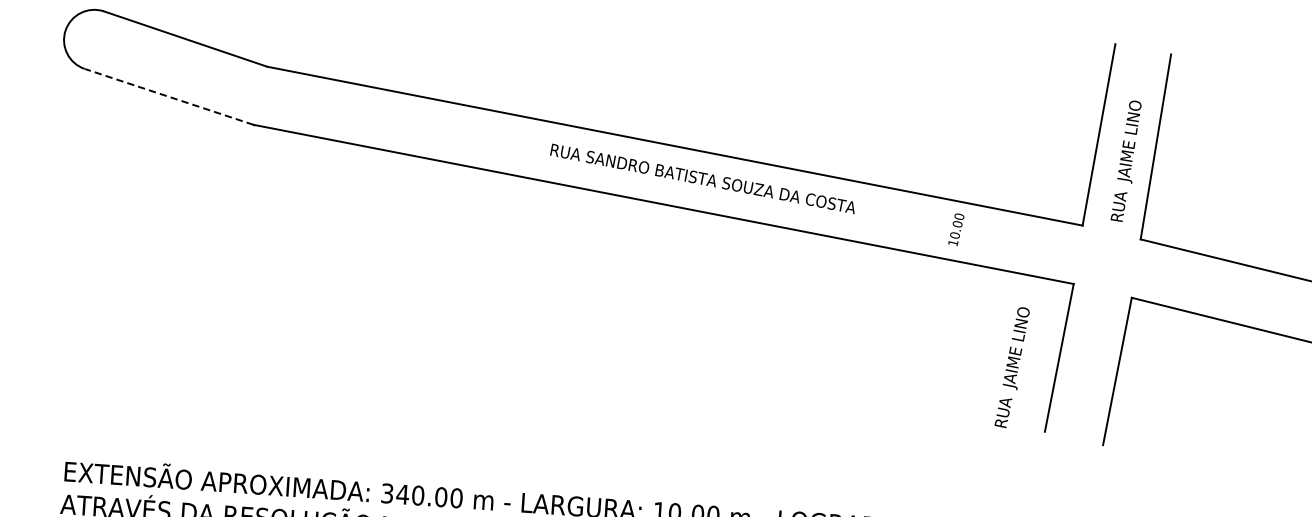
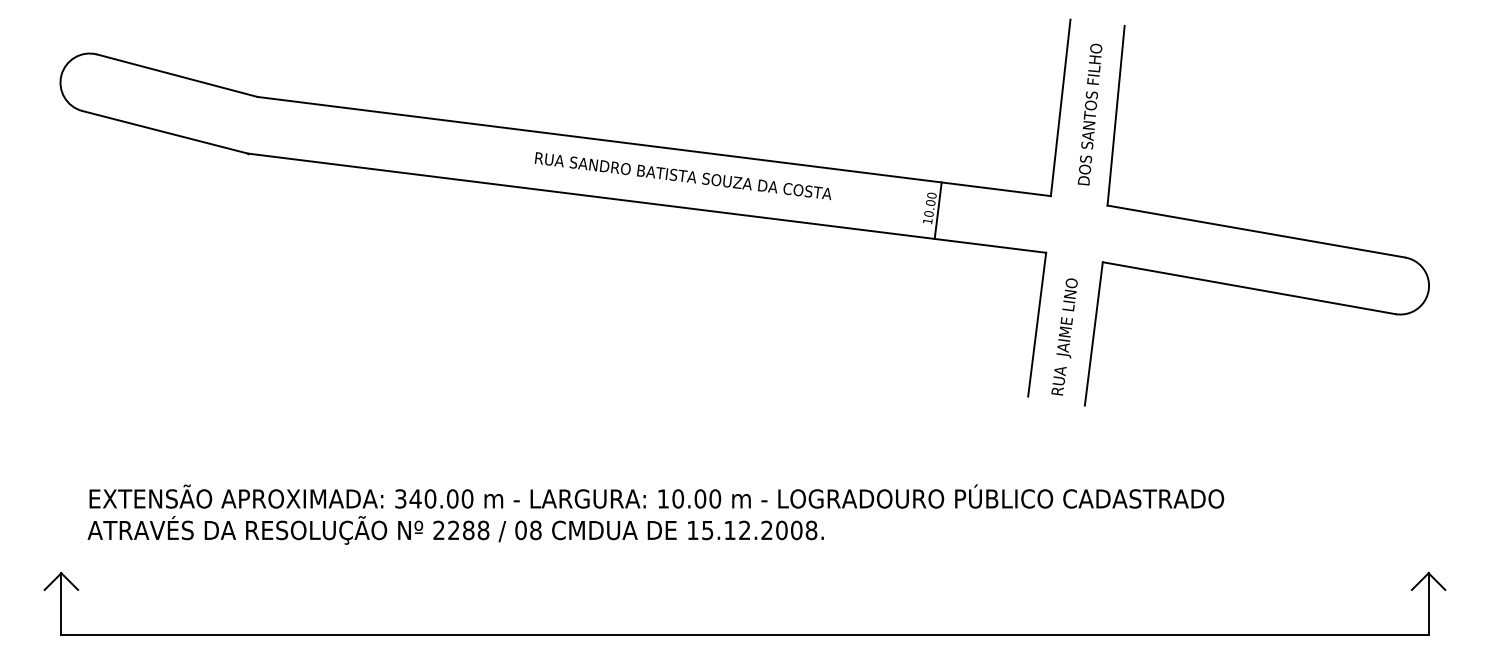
line: (168, 97) -> (164, 132), dashed -> solid
text: (1128, 145) -> (1089, 116), RUA  JAIME LINO -> DOS SANTOS FILHO
line: (964, 232) -> (937, 210), added
text: (1012, 366) -> (1064, 336), moved

